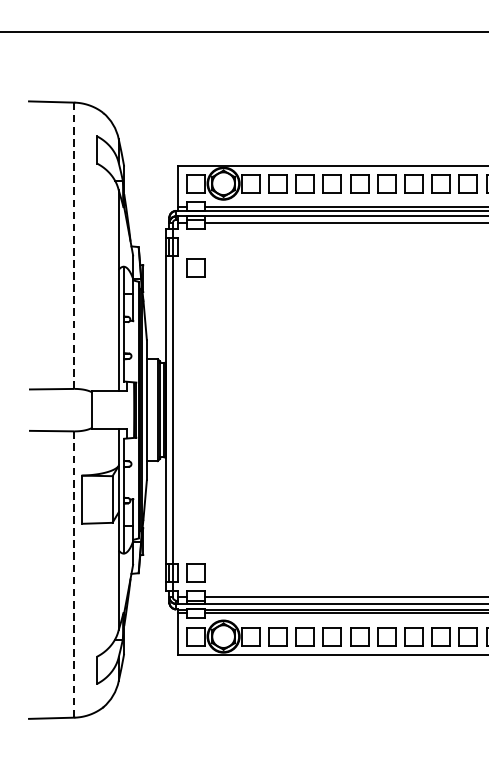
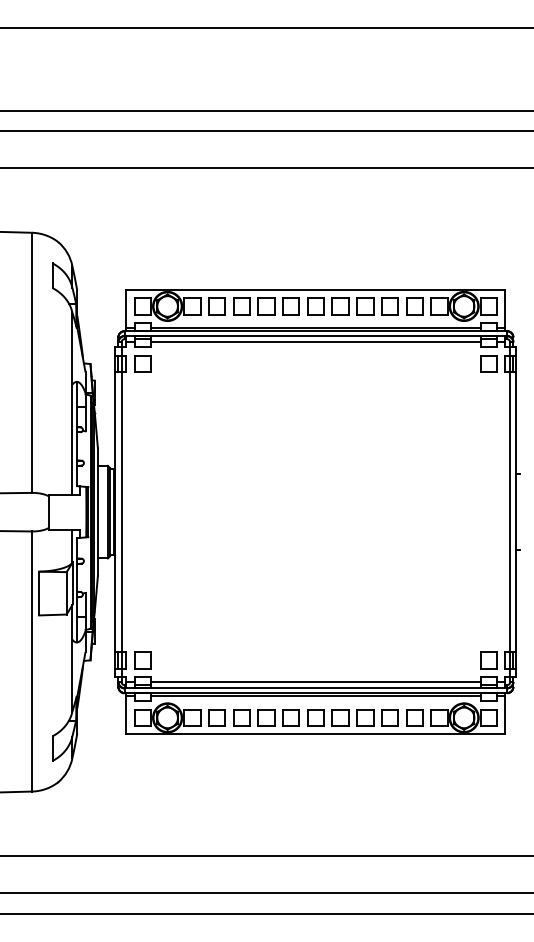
line: (74, 246) -> (32, 363), dashed -> solid
part: (195, 267) -> (142, 363), moved
line: (74, 575) -> (32, 662), dashed -> solid

